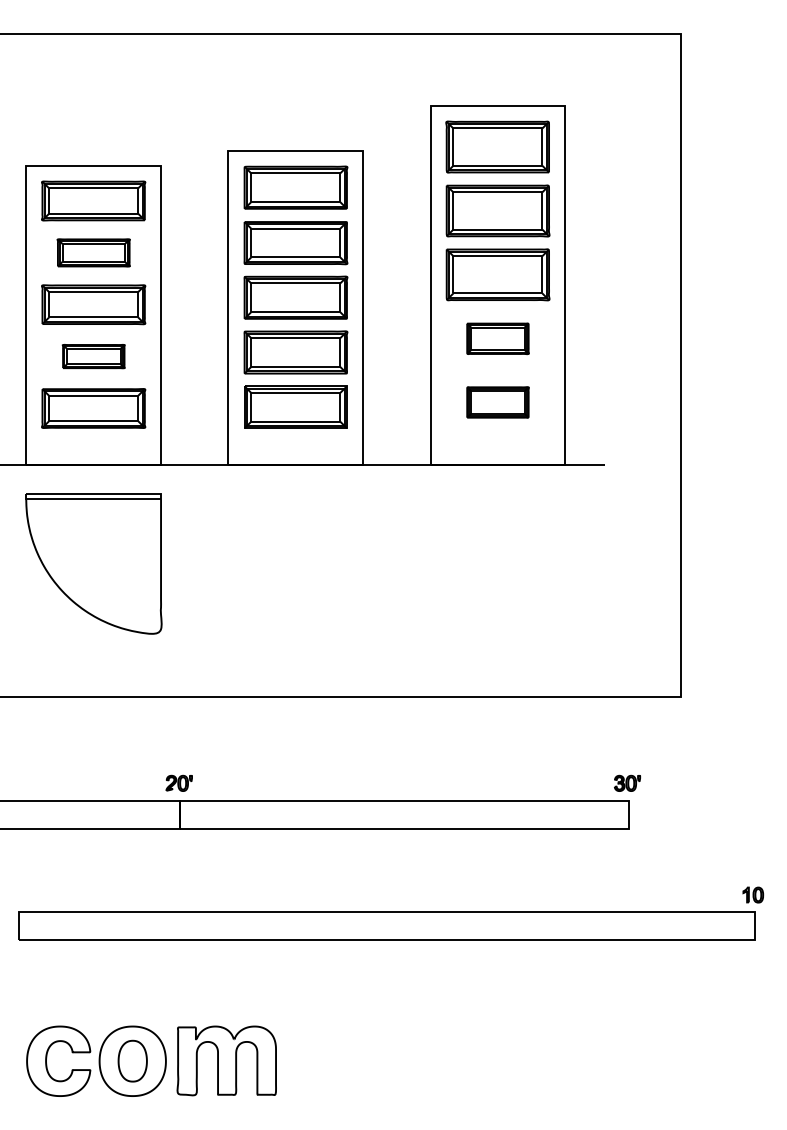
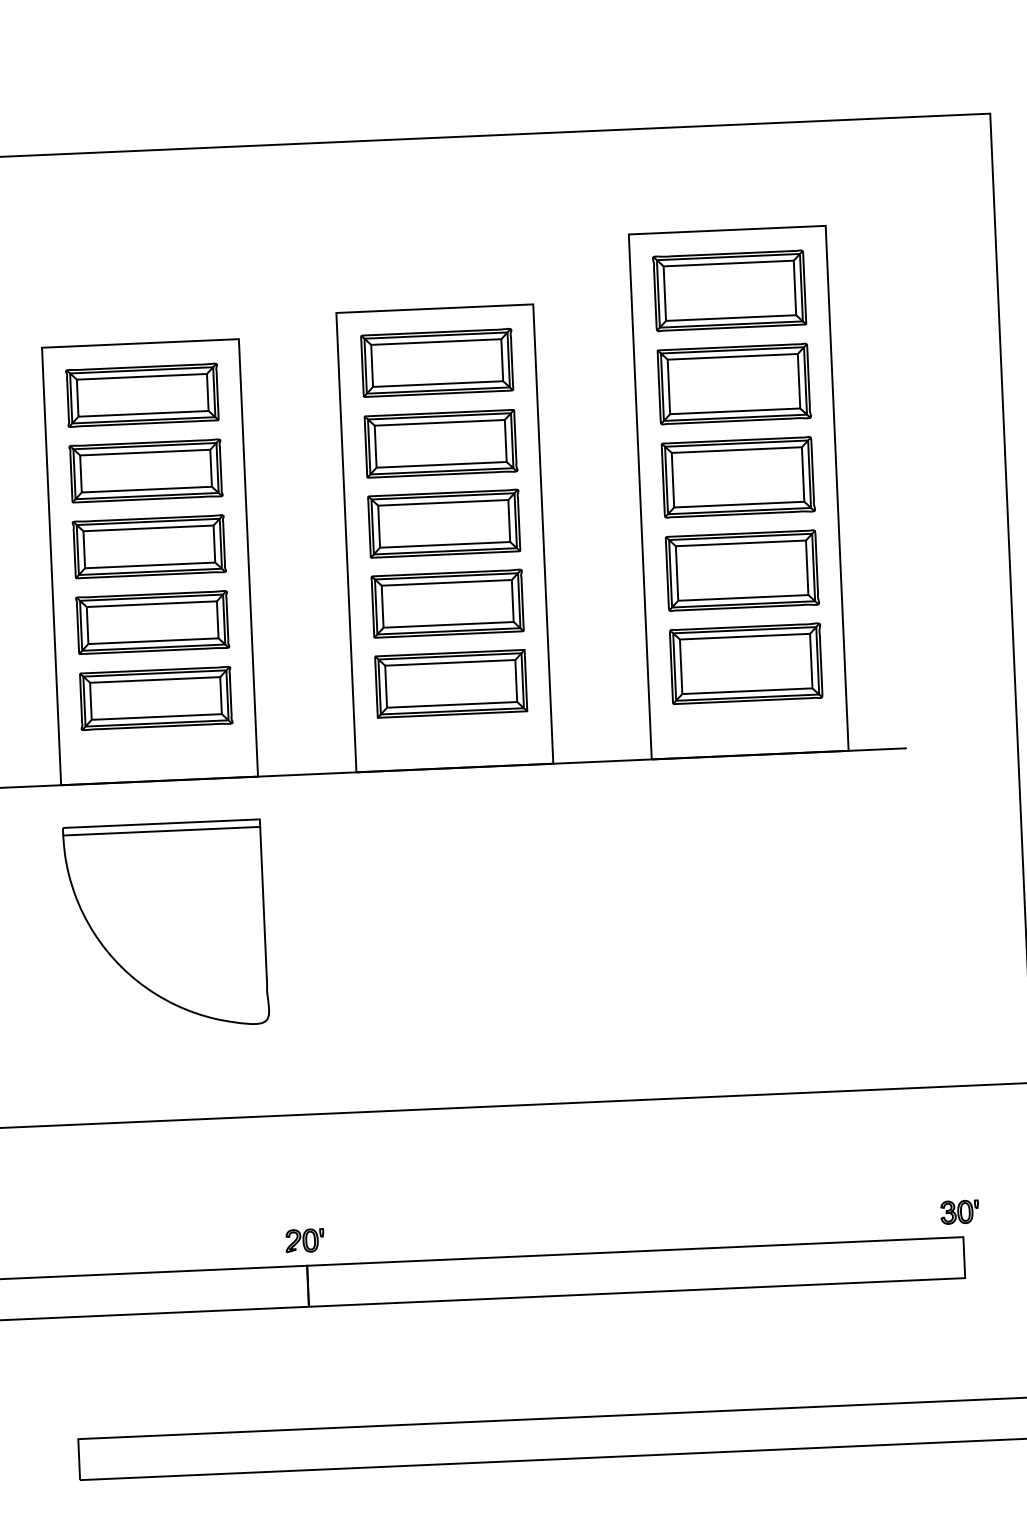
part: (93, 252) -> (145, 470), size x1.43
part: (497, 338) -> (741, 570), size x1.67
part: (93, 356) -> (152, 622), size x1.67
part: (497, 402) -> (745, 663), size x1.67

